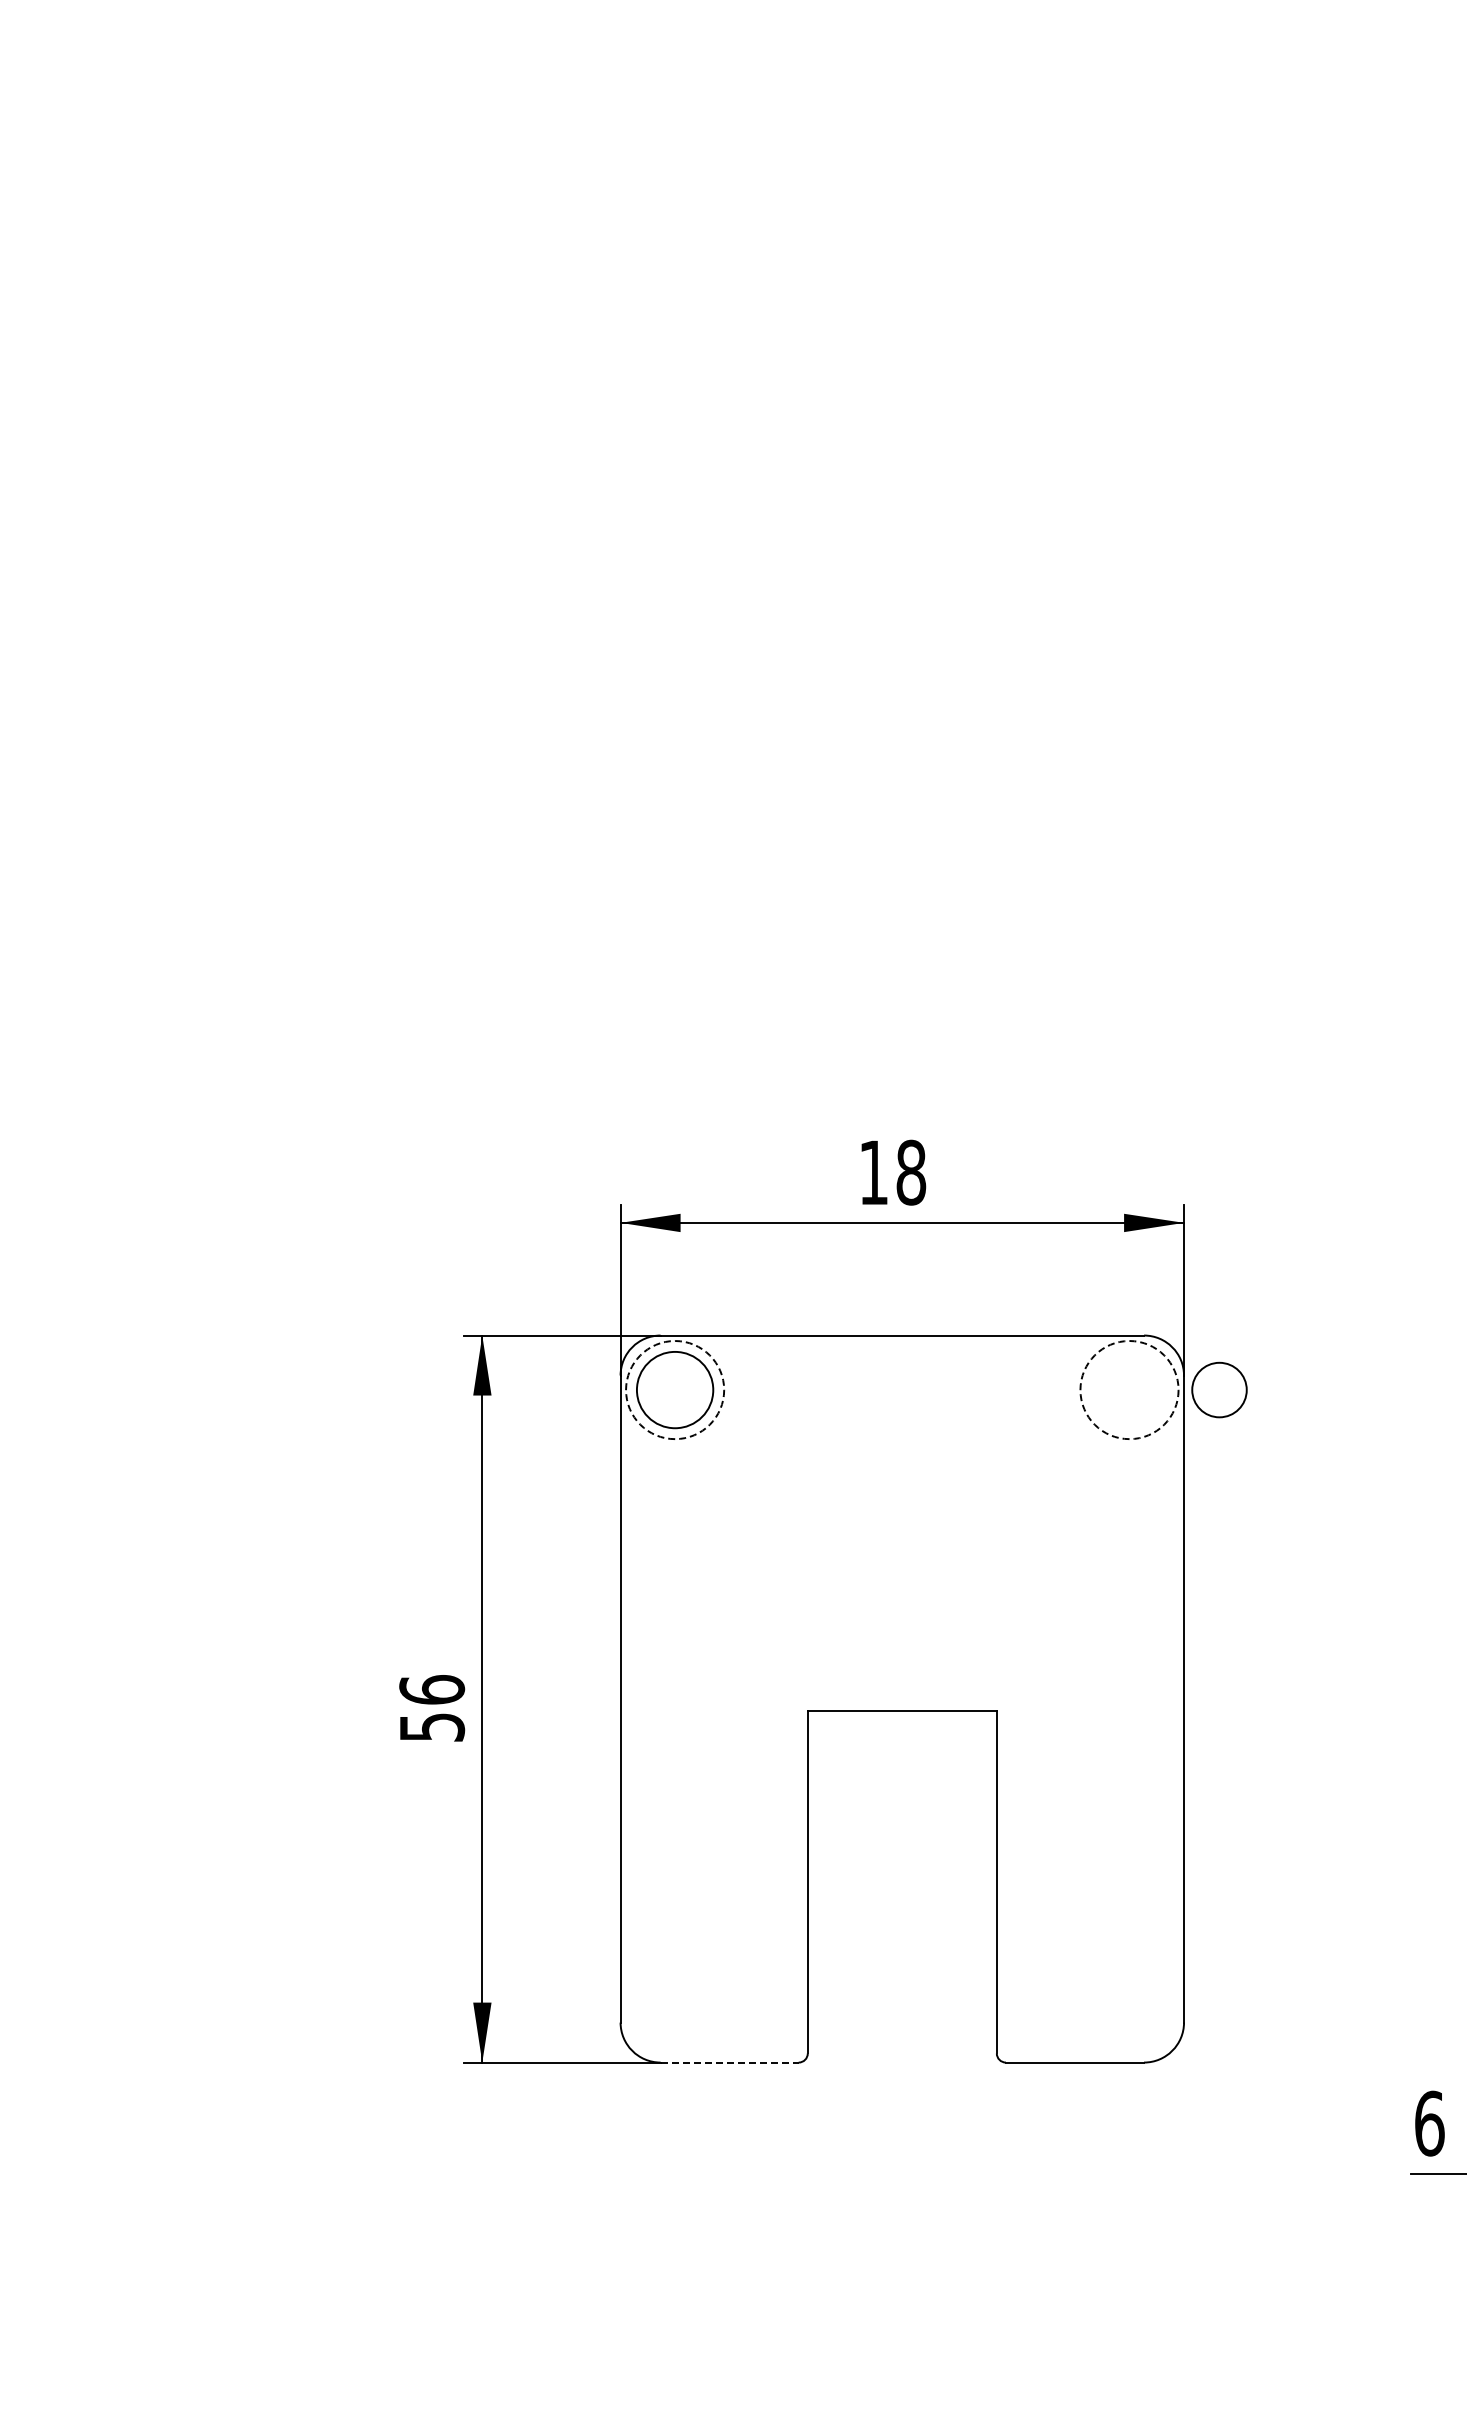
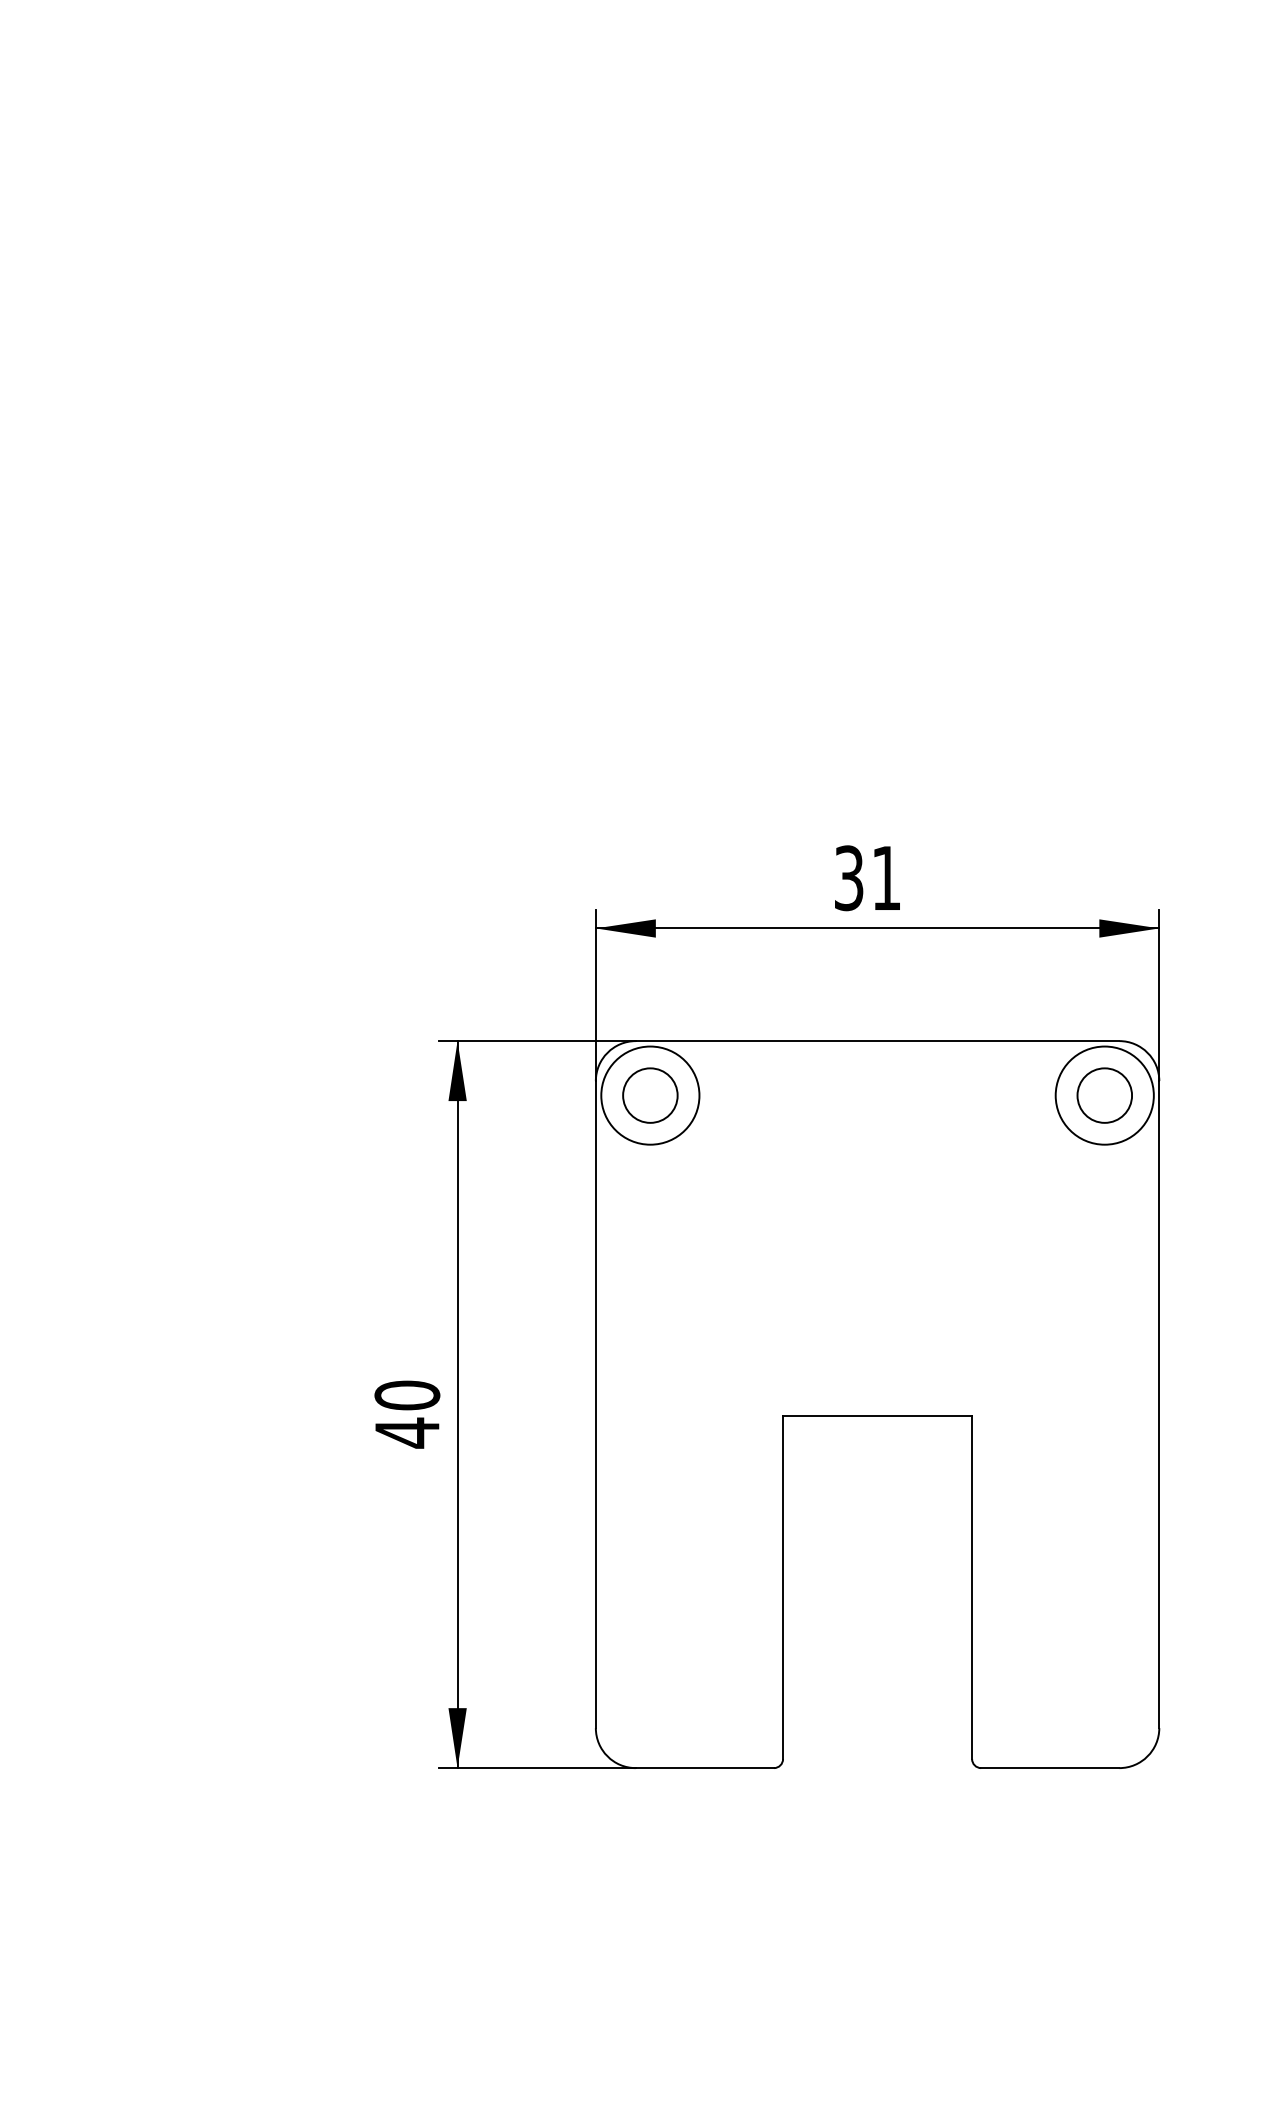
text: (892, 1172) -> (867, 878), 18 -> 31
circle: (674, 1389) -> (649, 1095), size x0.71
circle: (1219, 1389) -> (1104, 1095), moved
circle: (675, 1390) -> (650, 1096), dashed -> solid
circle: (1129, 1390) -> (1104, 1096), dashed -> solid
text: (432, 1709) -> (407, 1415), 56 -> 40
line: (730, 2062) -> (705, 1768), dashed -> solid

